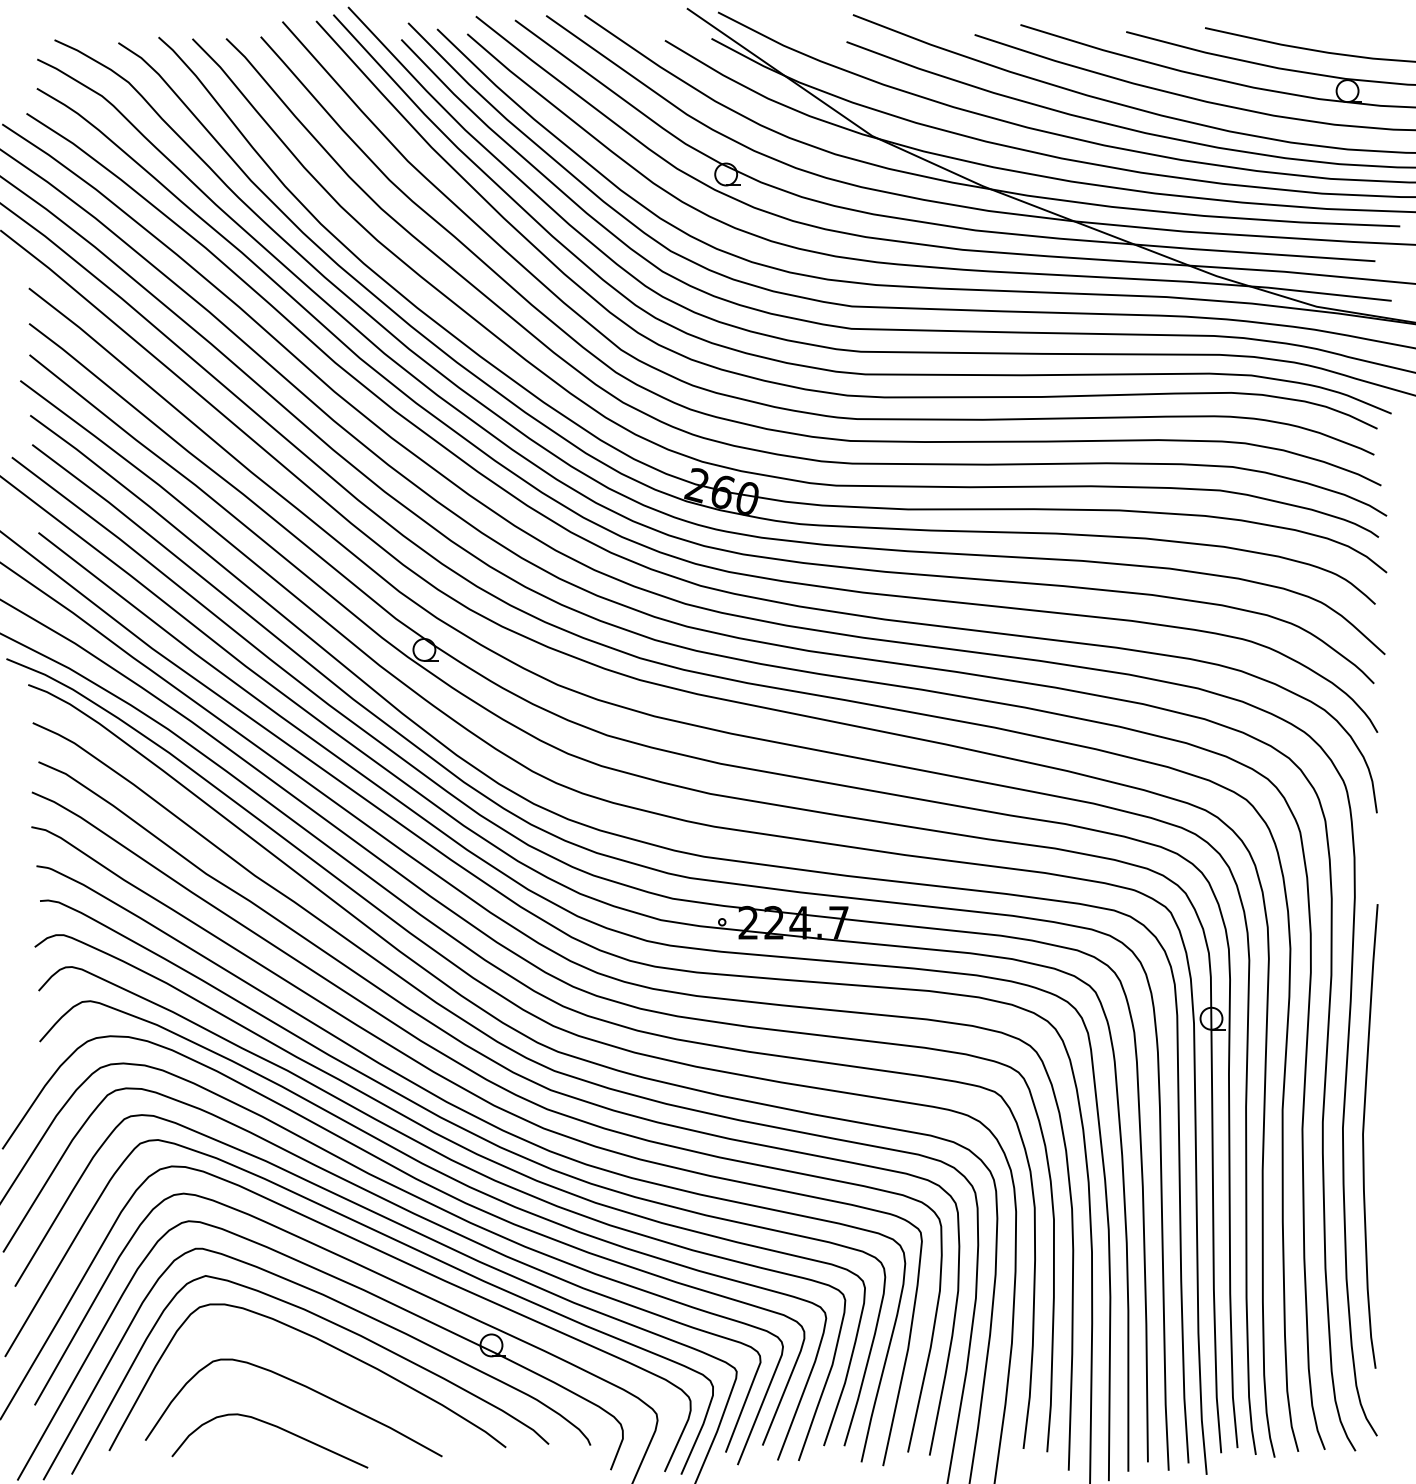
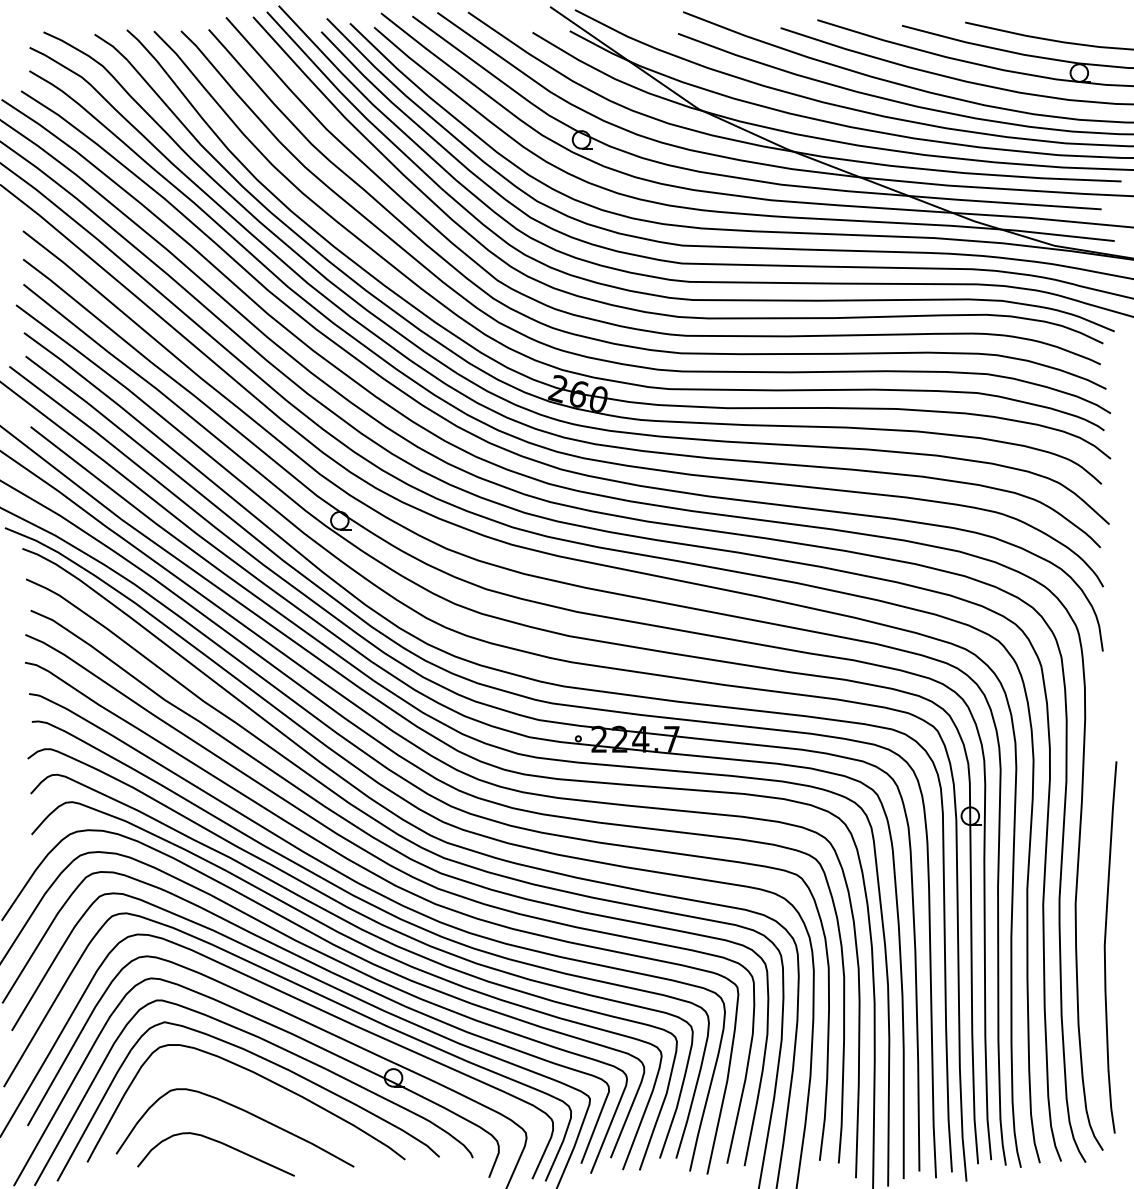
curve: (1363, 1136) -> (1105, 947), moved

